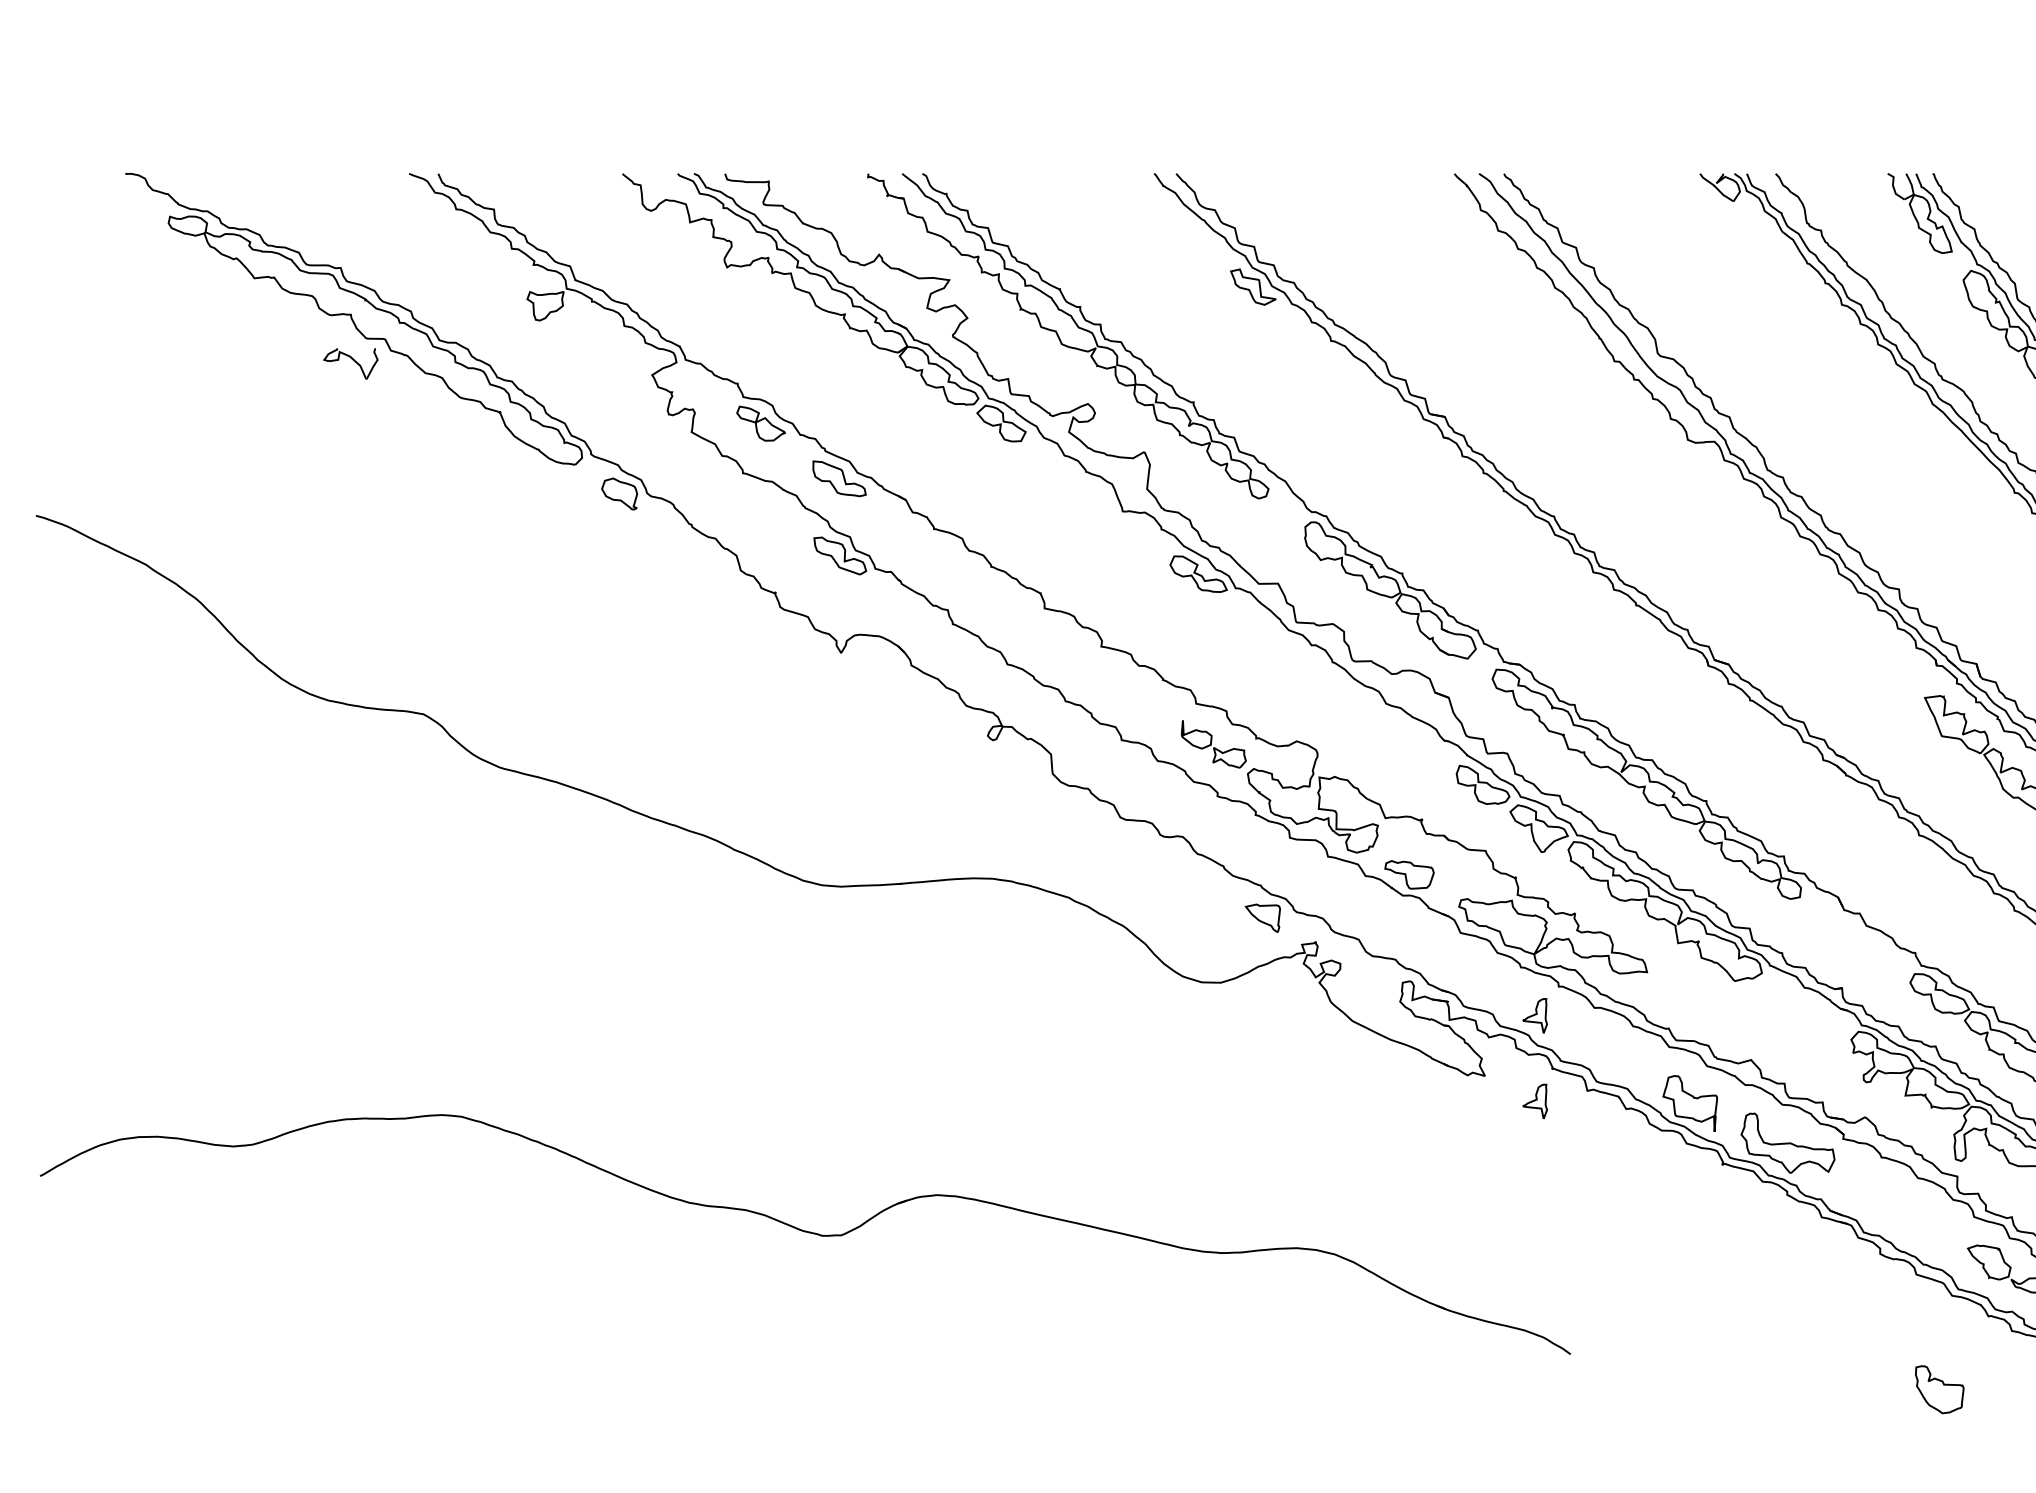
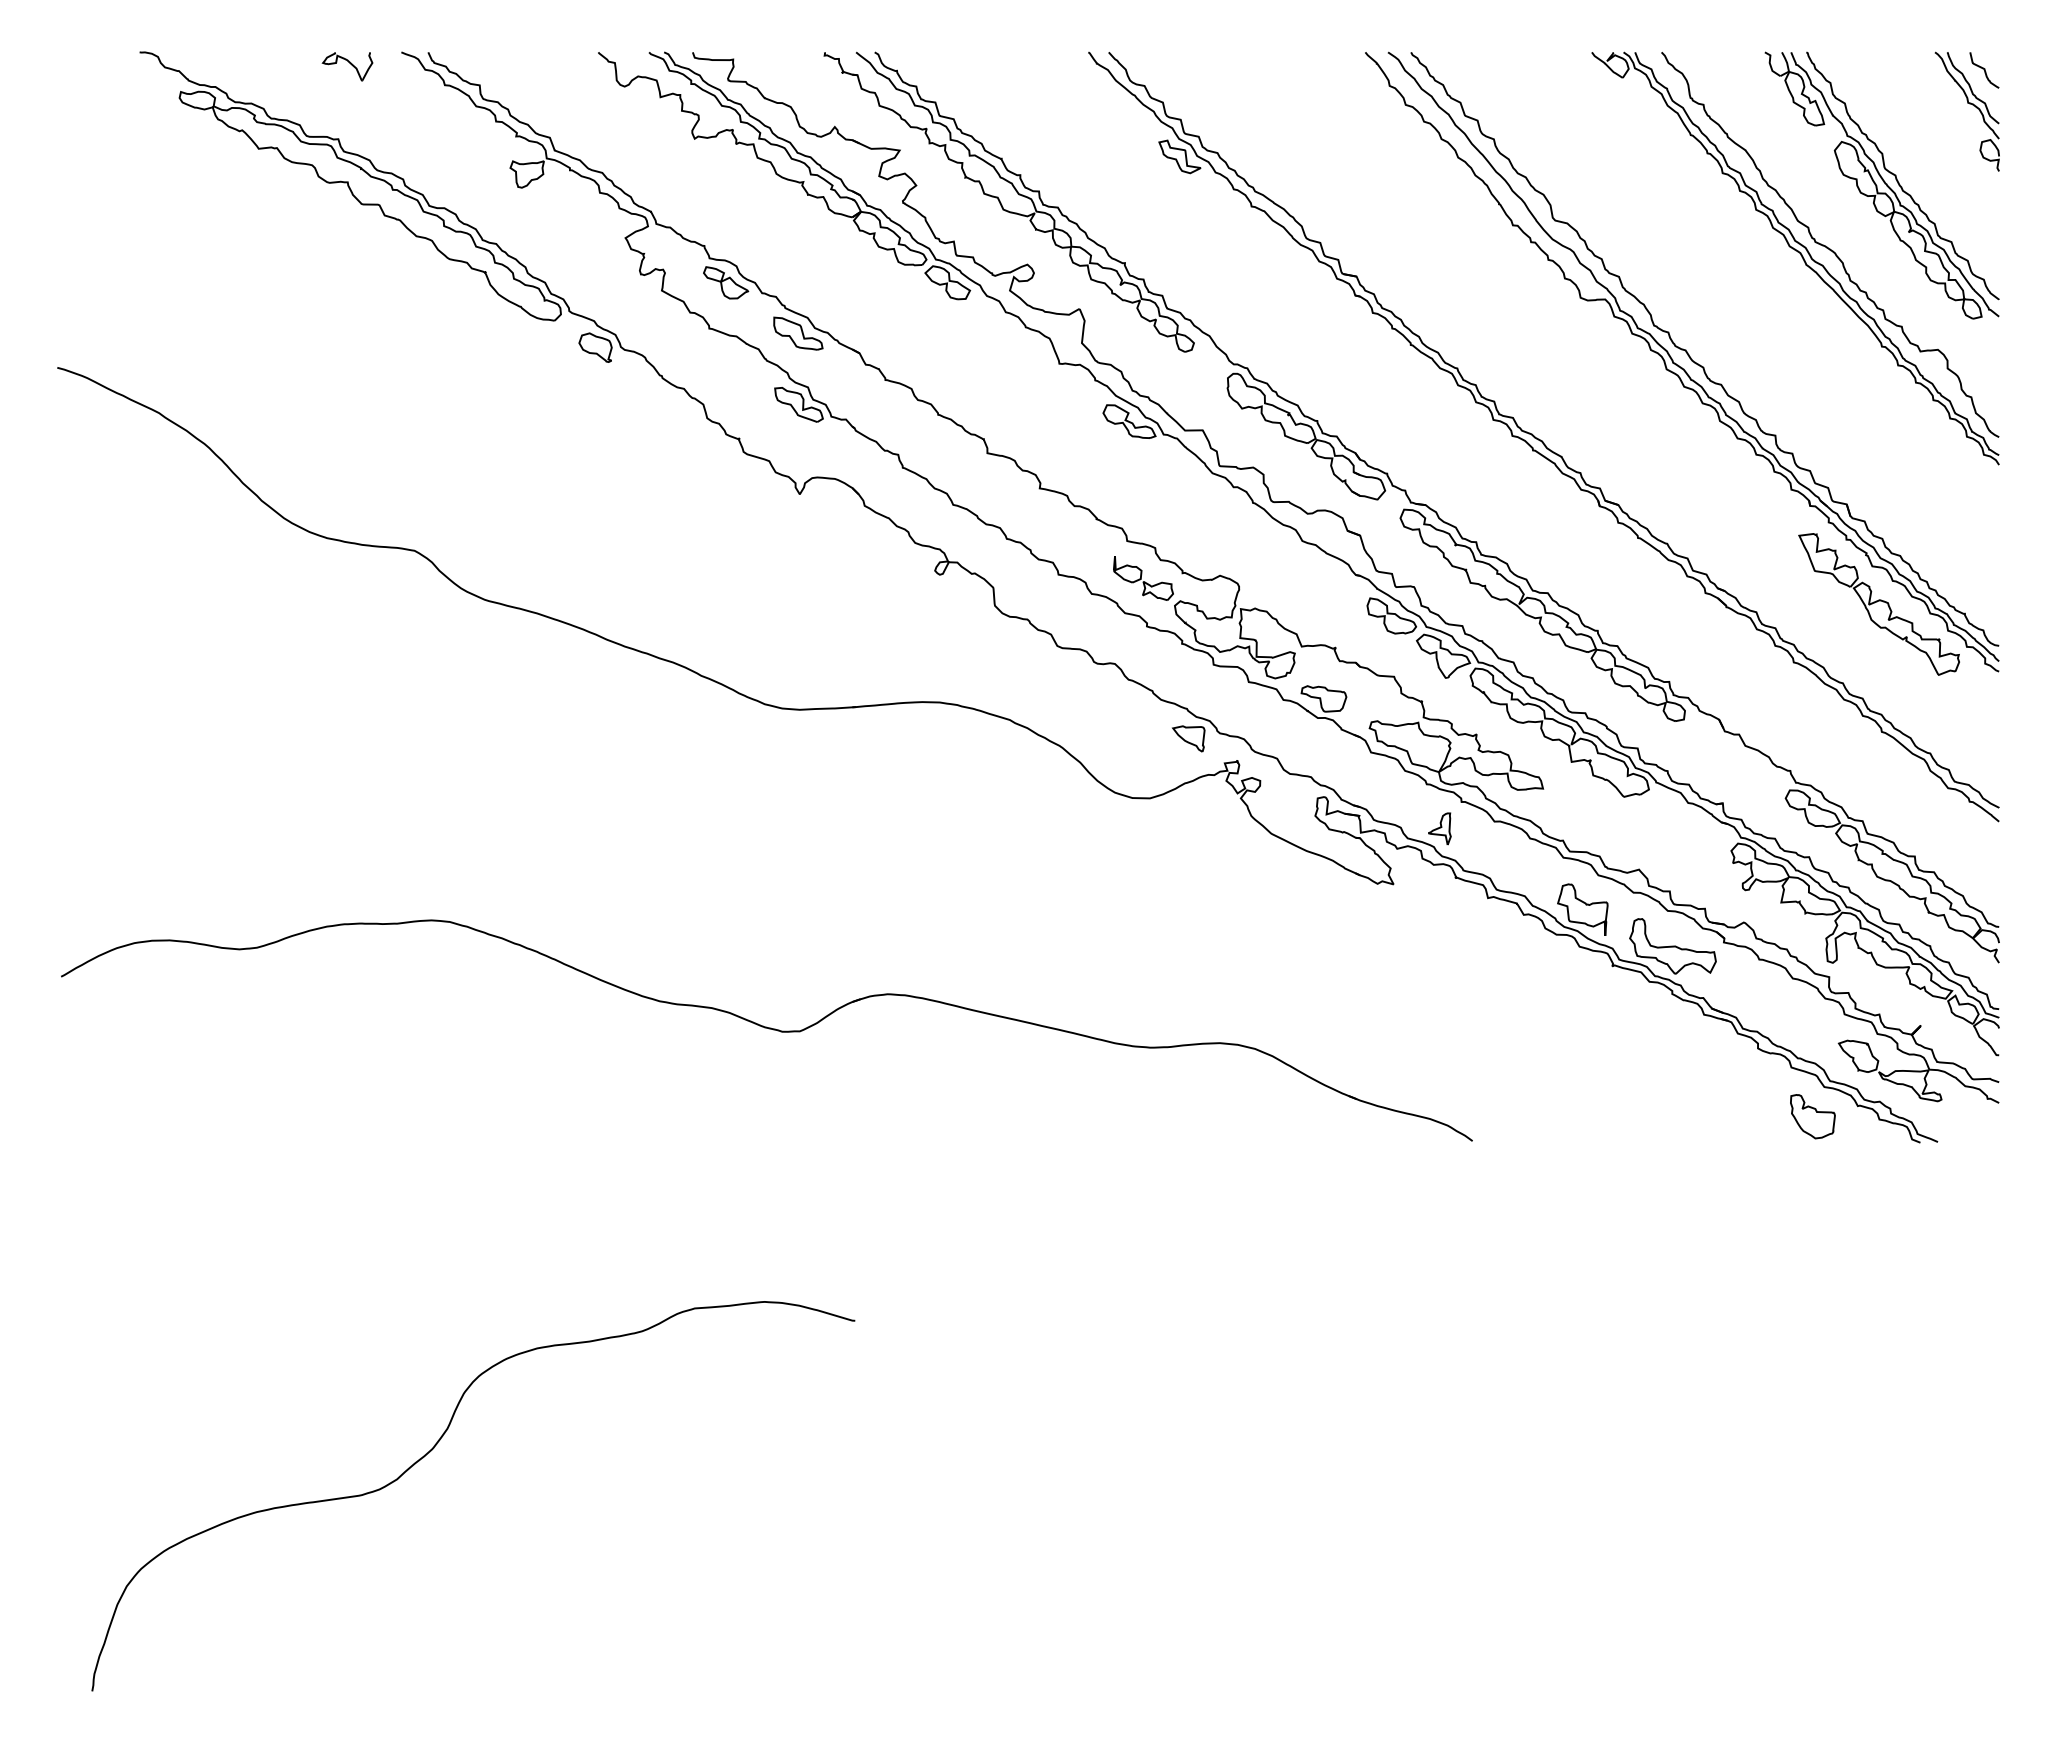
part: (350, 363) -> (347, 66), moved
part: (1534, 1101) -> (1439, 907), removed
part: (1939, 1389) -> (1812, 1116), moved

